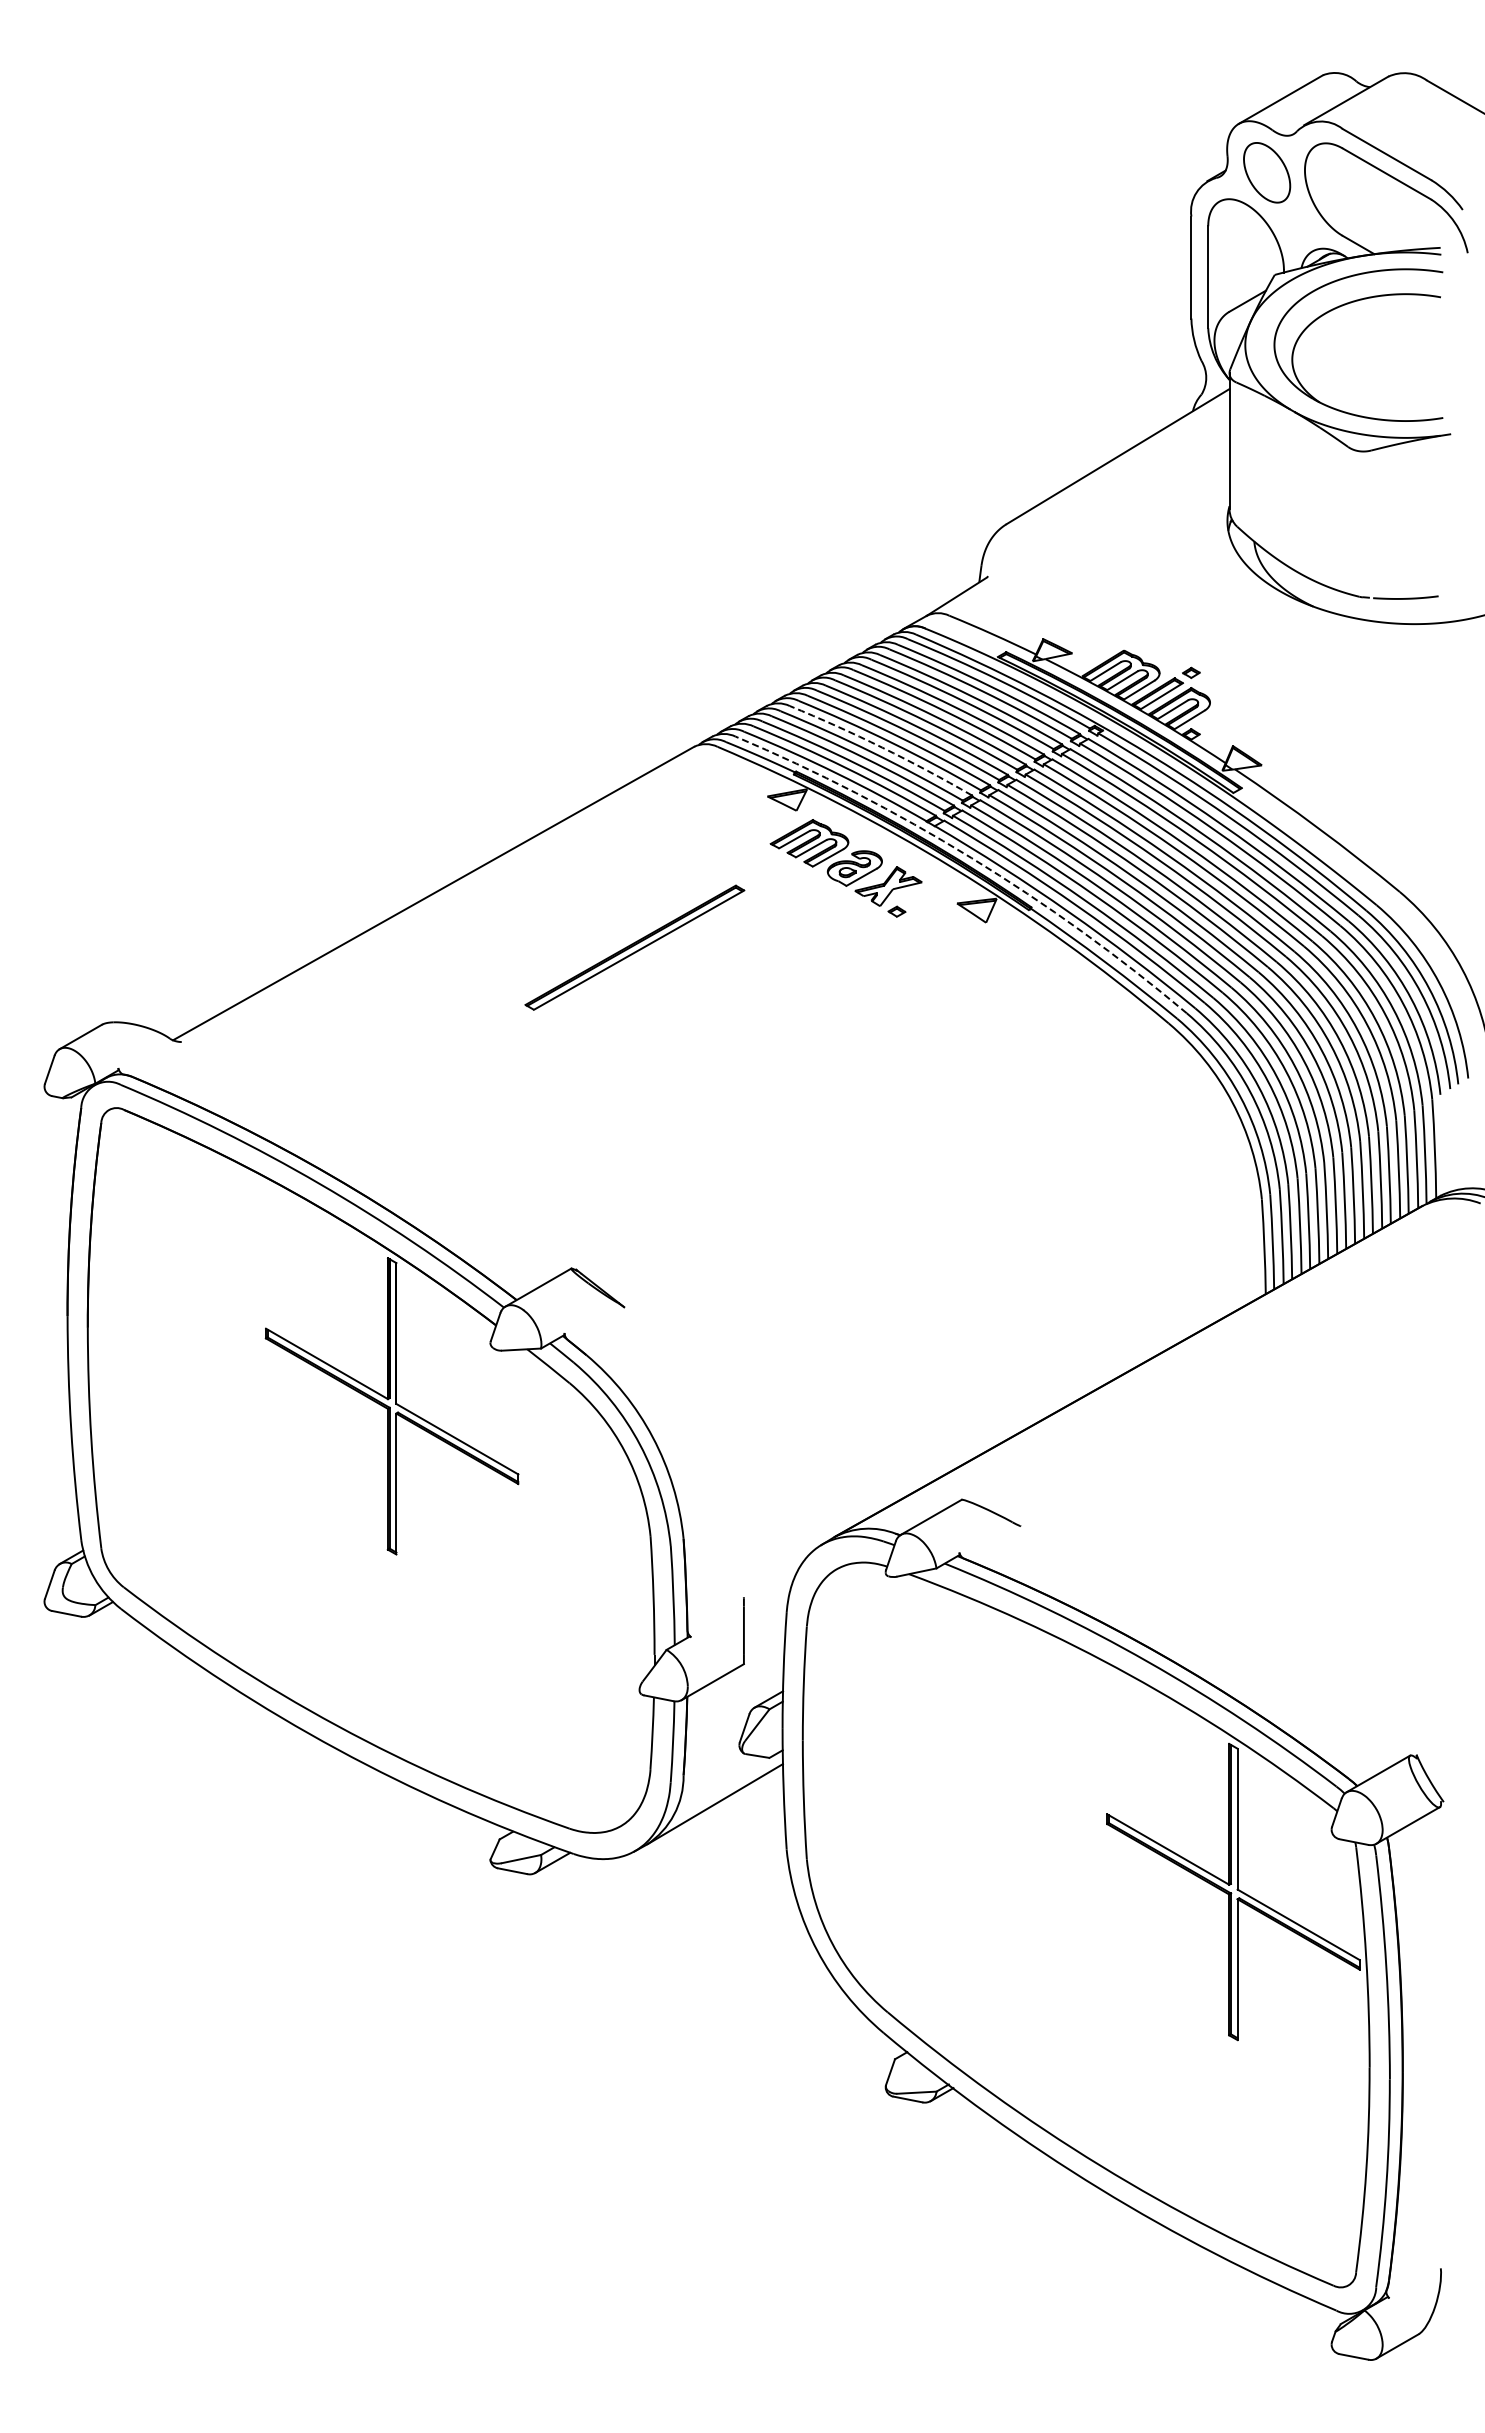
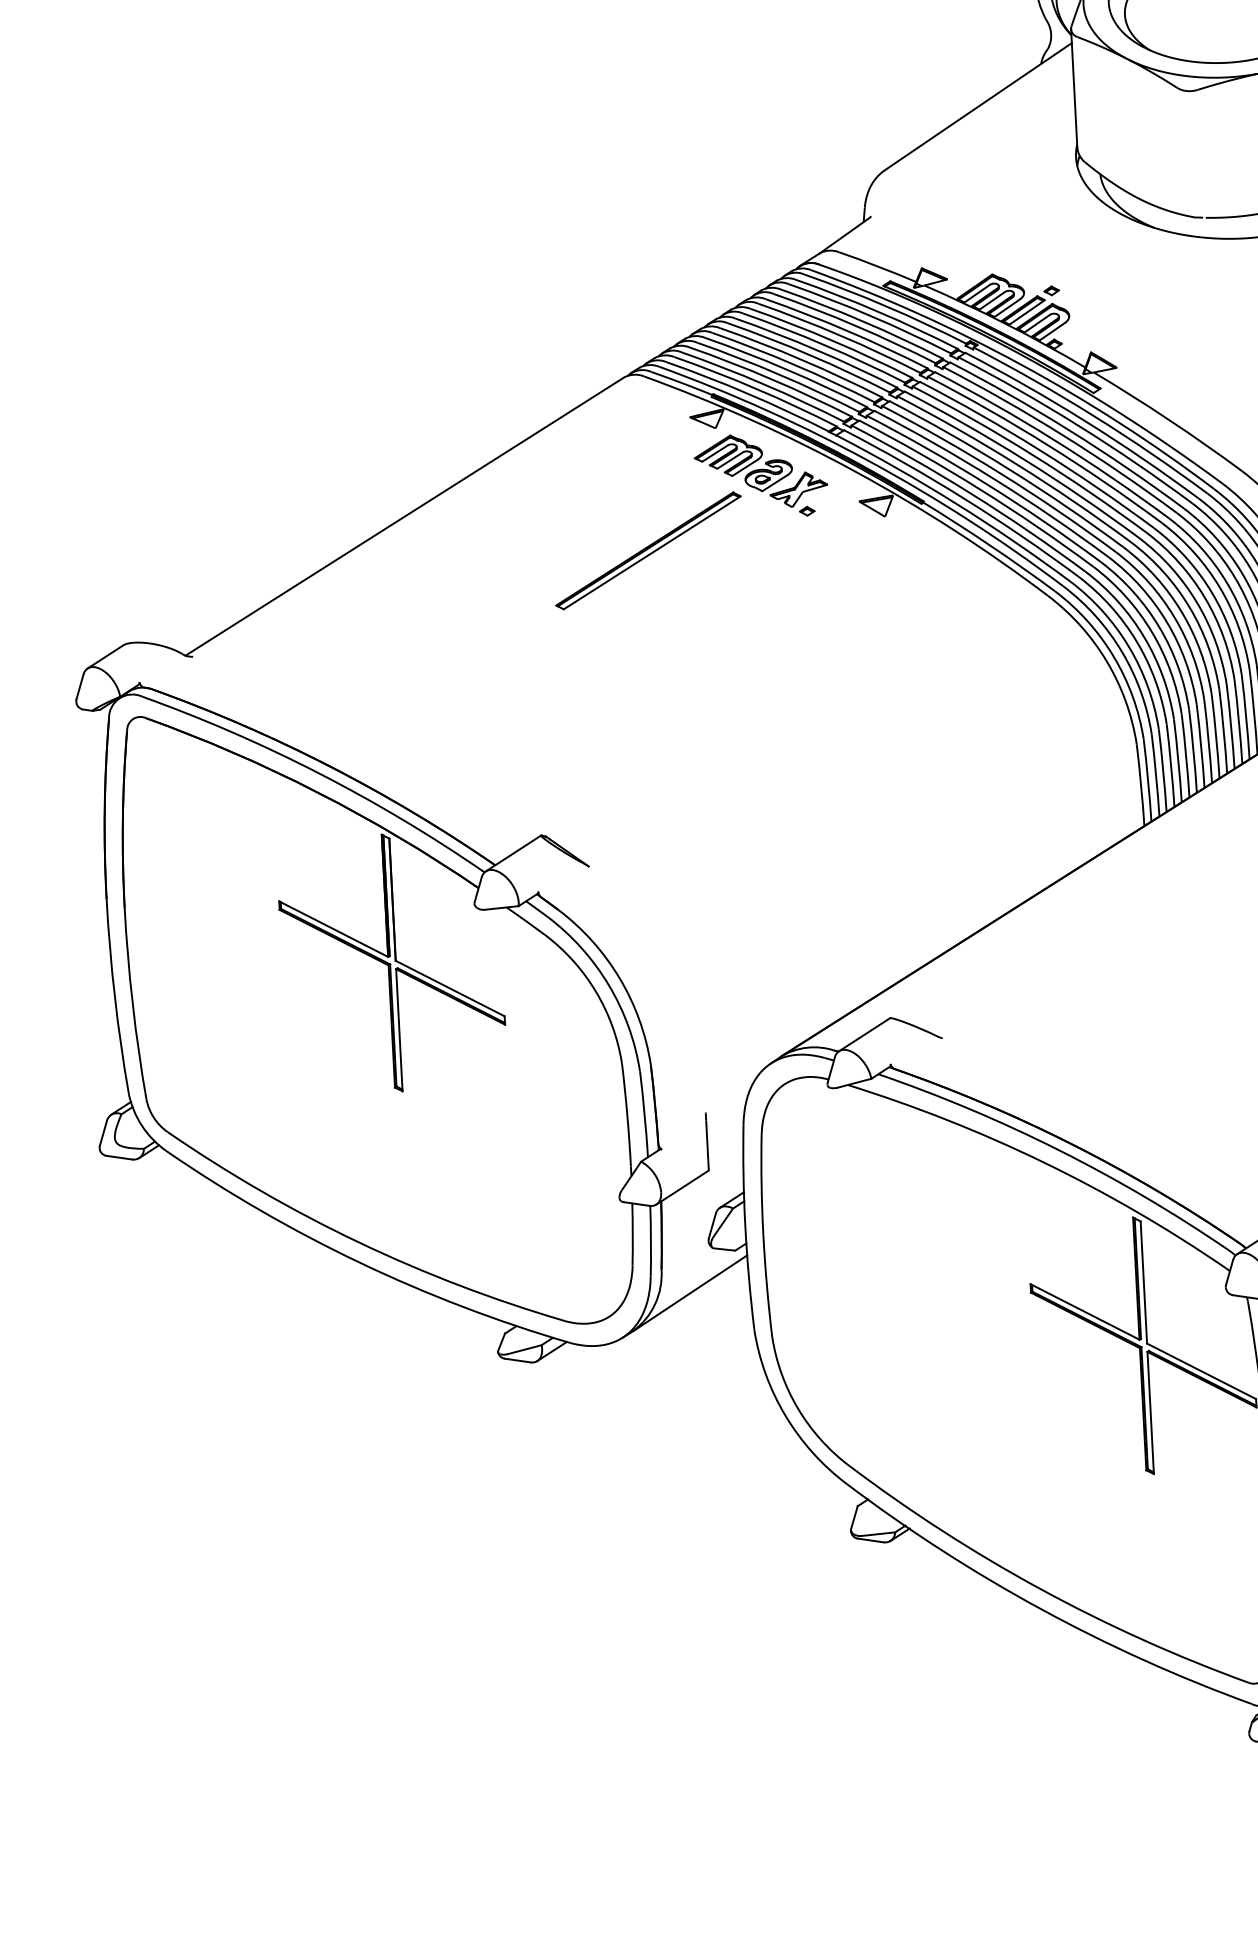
arc: (882, 747) -> (787, 369), dashed -> solid
arc: (971, 858) -> (869, 461), dashed -> solid
part: (634, 947) -> (648, 550), moved

